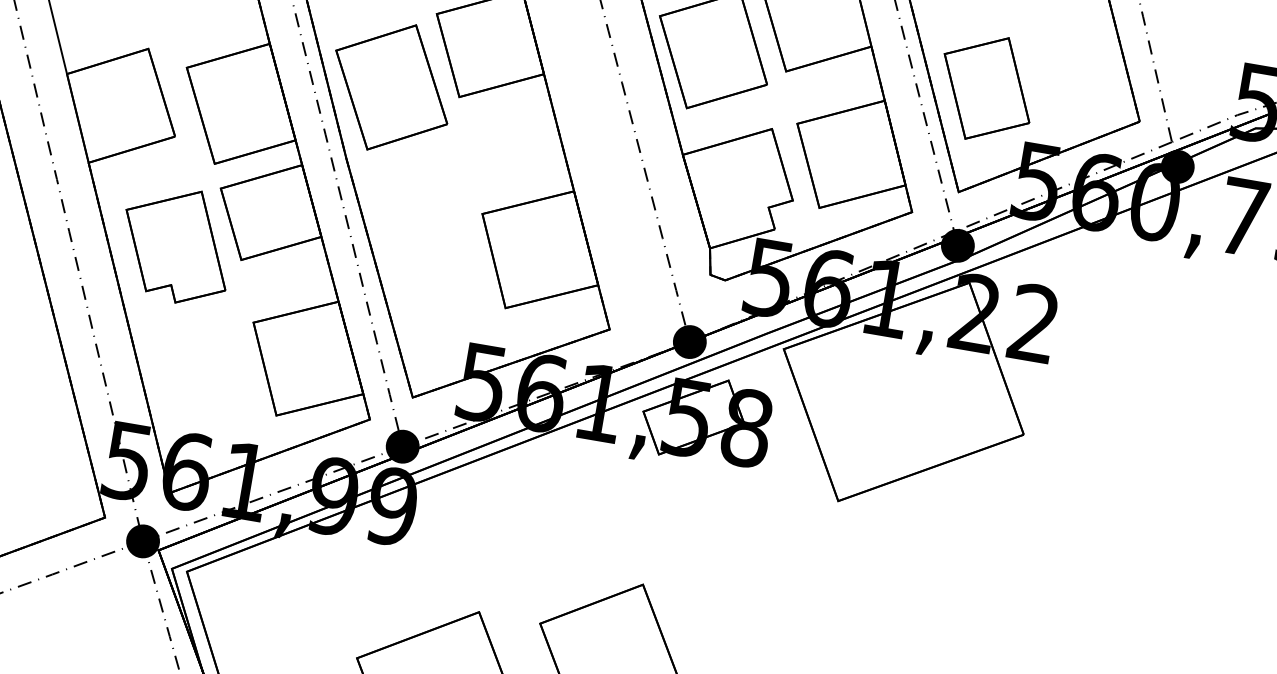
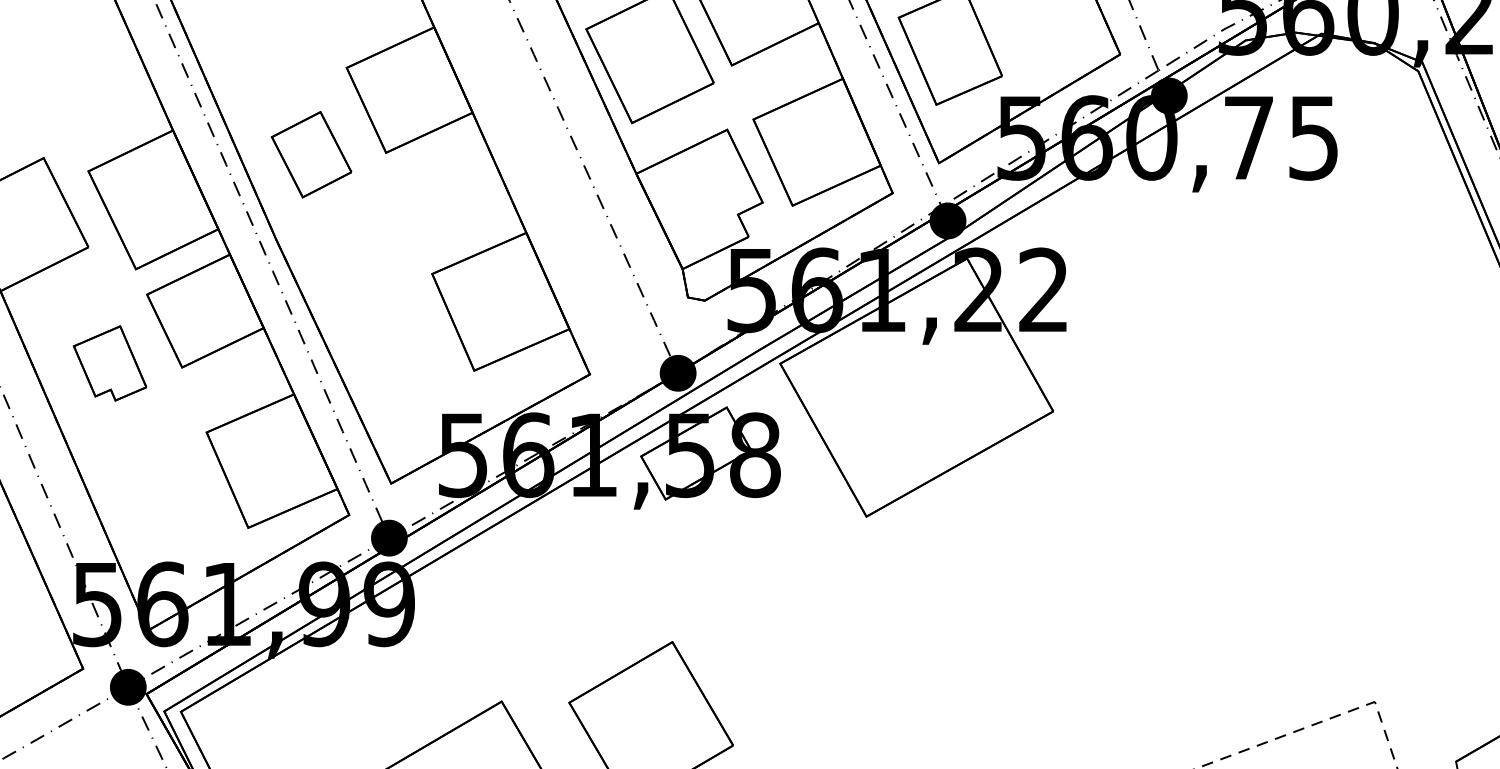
part: (391, 87) -> (311, 154), size x0.6
part: (176, 245) -> (109, 363), size x0.6

